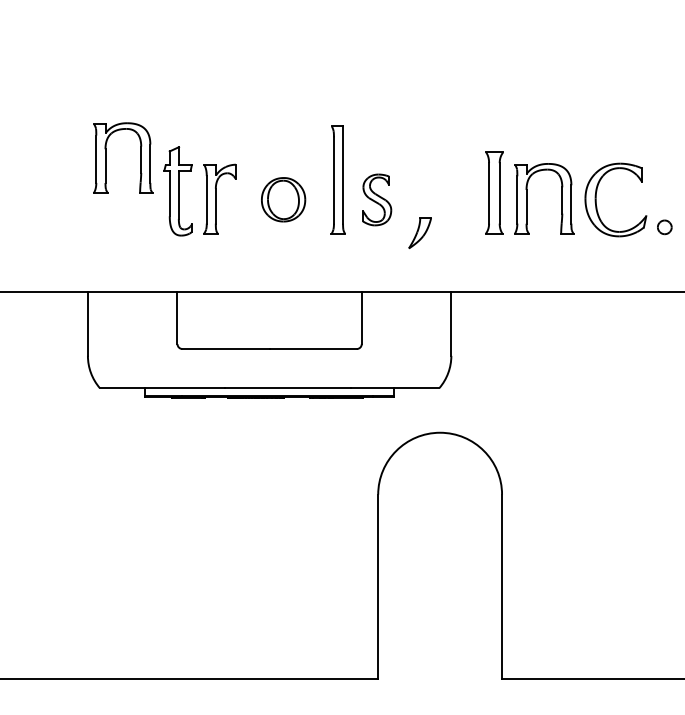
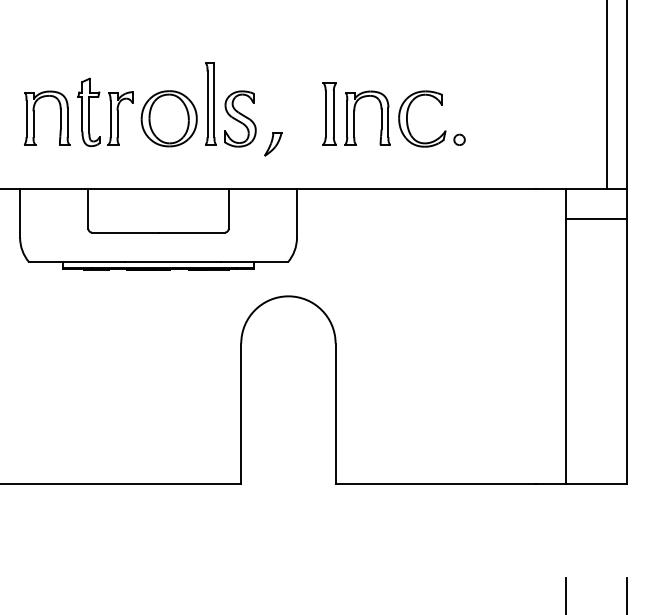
part: (106, 157) -> (34, 117), moved
part: (282, 199) -> (168, 118), size x1.67
part: (377, 199) -> (240, 118), size x1.43

